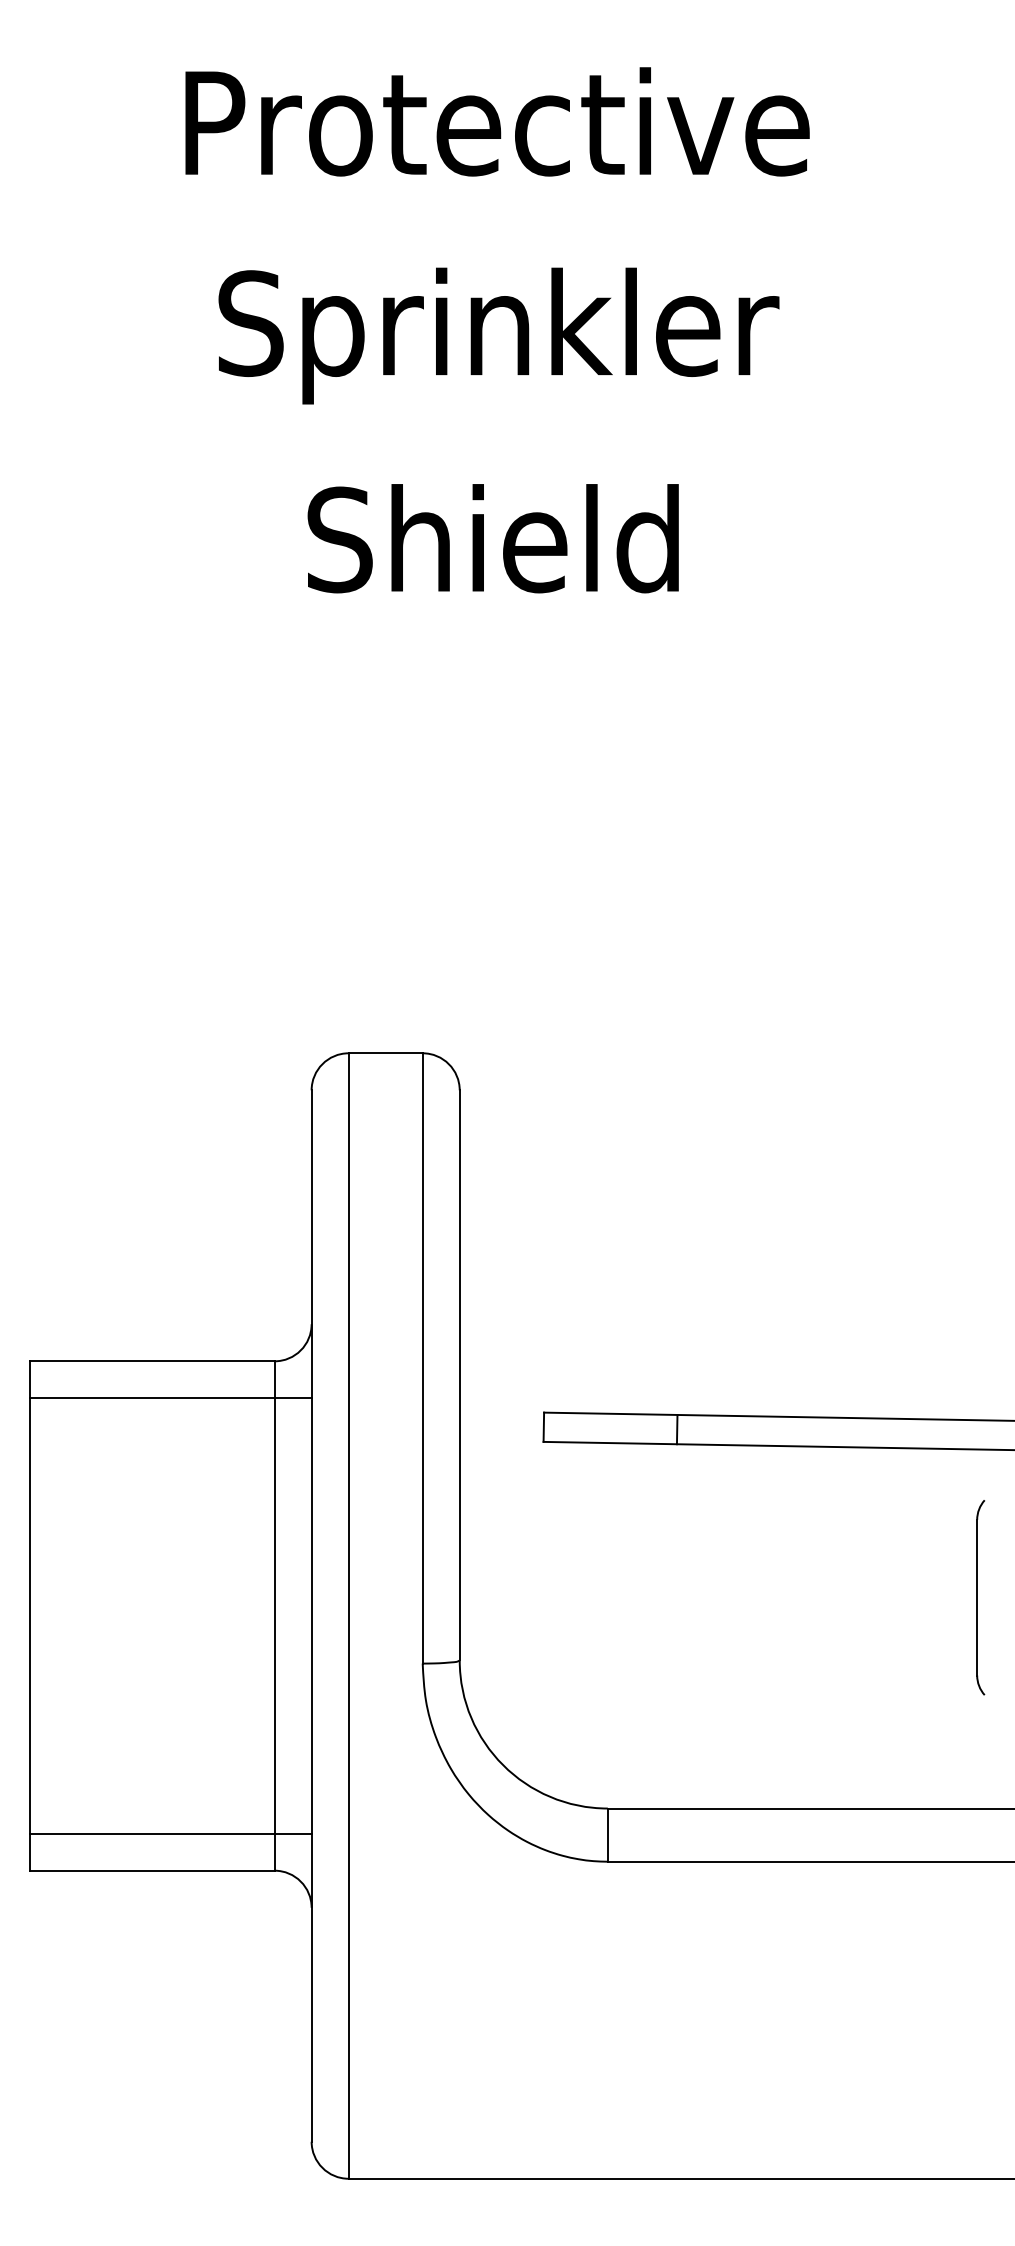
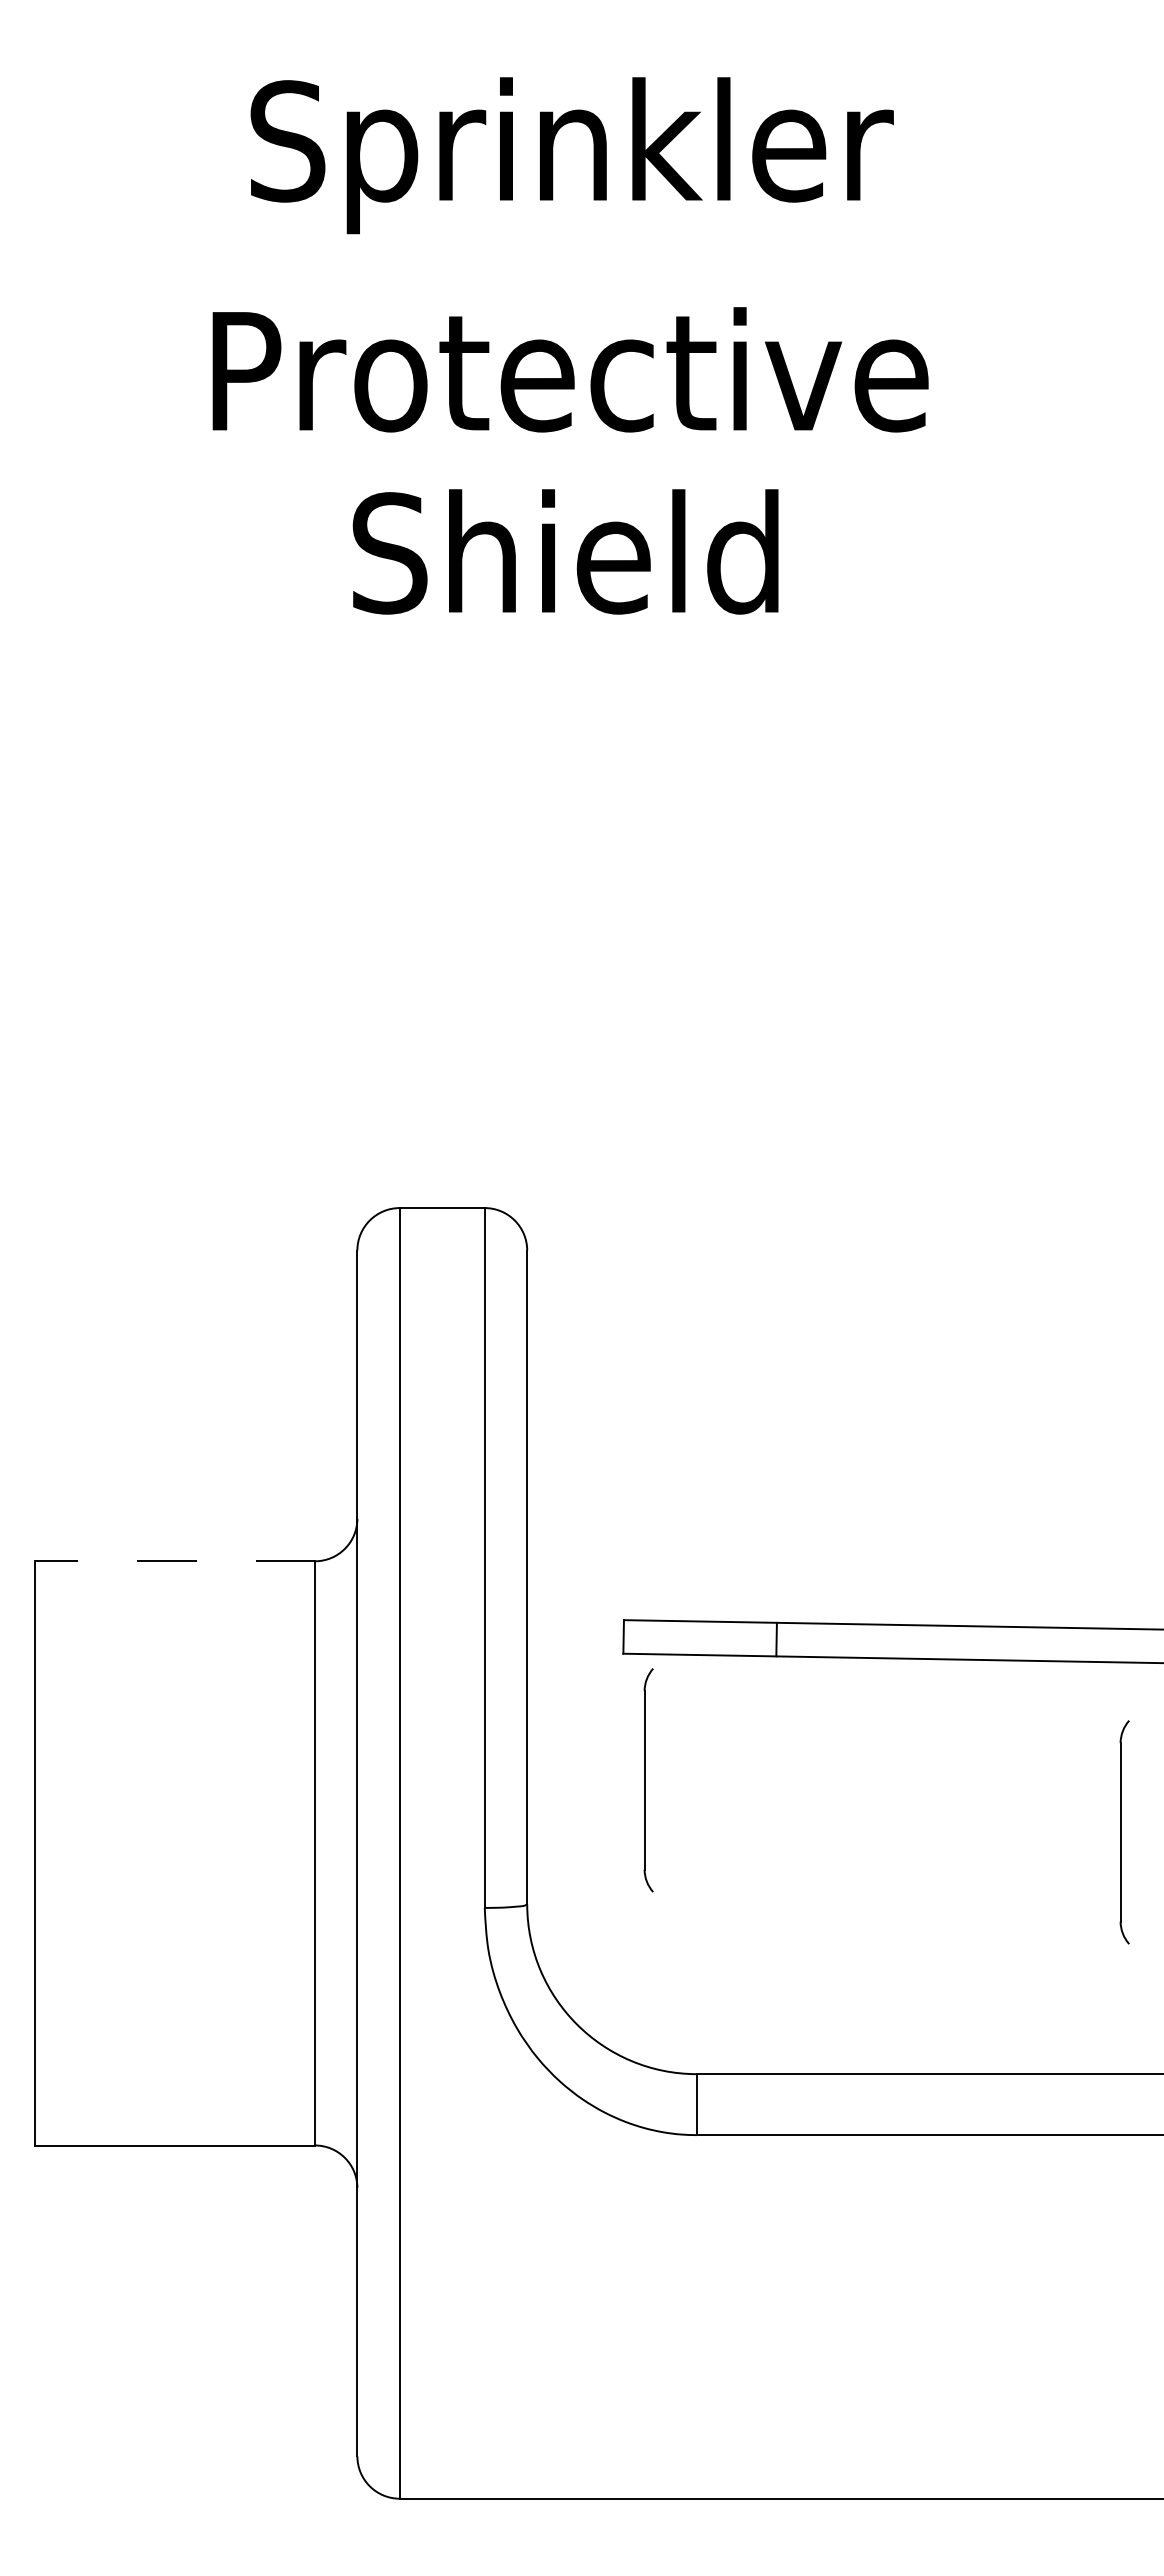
text: (497, 135) -> (570, 155), Protective -> Sprinkler
text: (497, 336) -> (570, 385), Sprinkler -> Protective
text: (493, 538) -> (565, 551), moved
line: (152, 1361) -> (174, 1561), solid -> dashed
line: (170, 1398) -> (195, 1603), removed
part: (565, 1552) -> (648, 1780), added
line: (170, 1834) -> (195, 2103), removed

